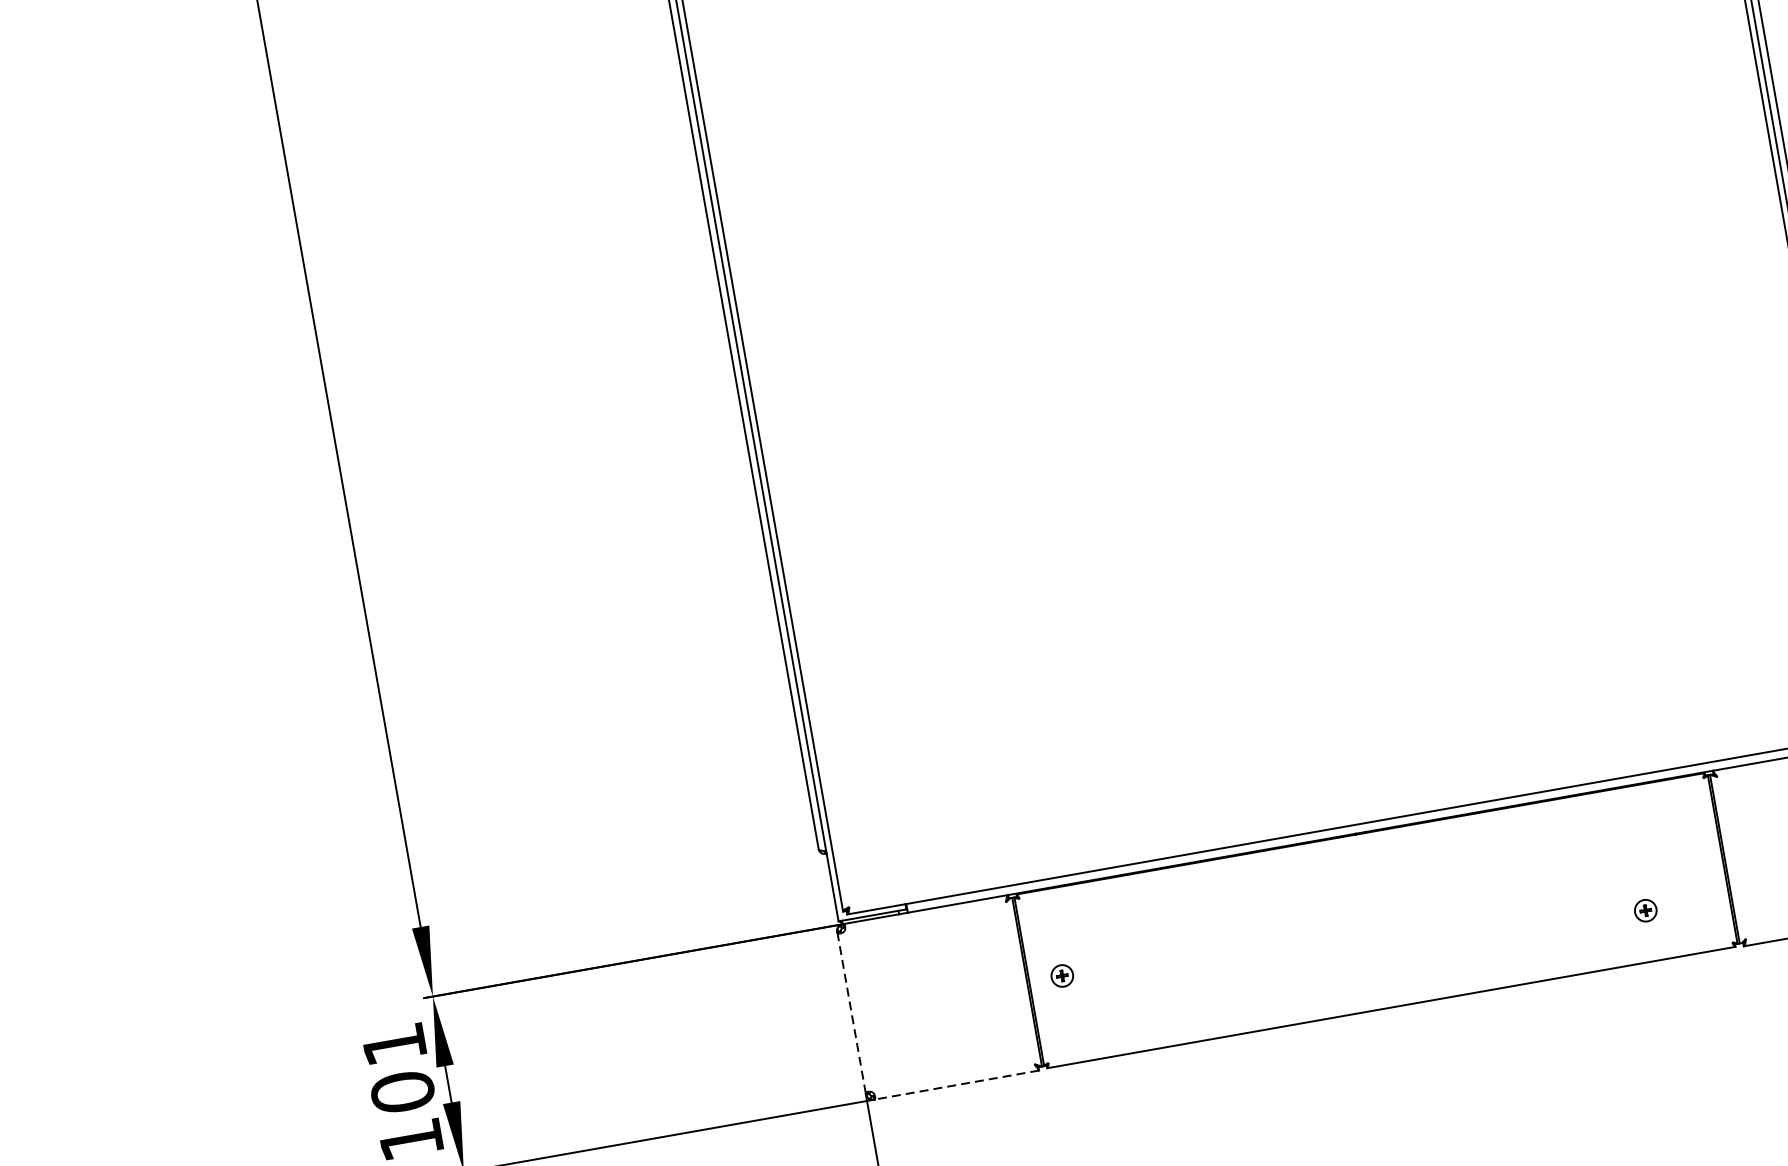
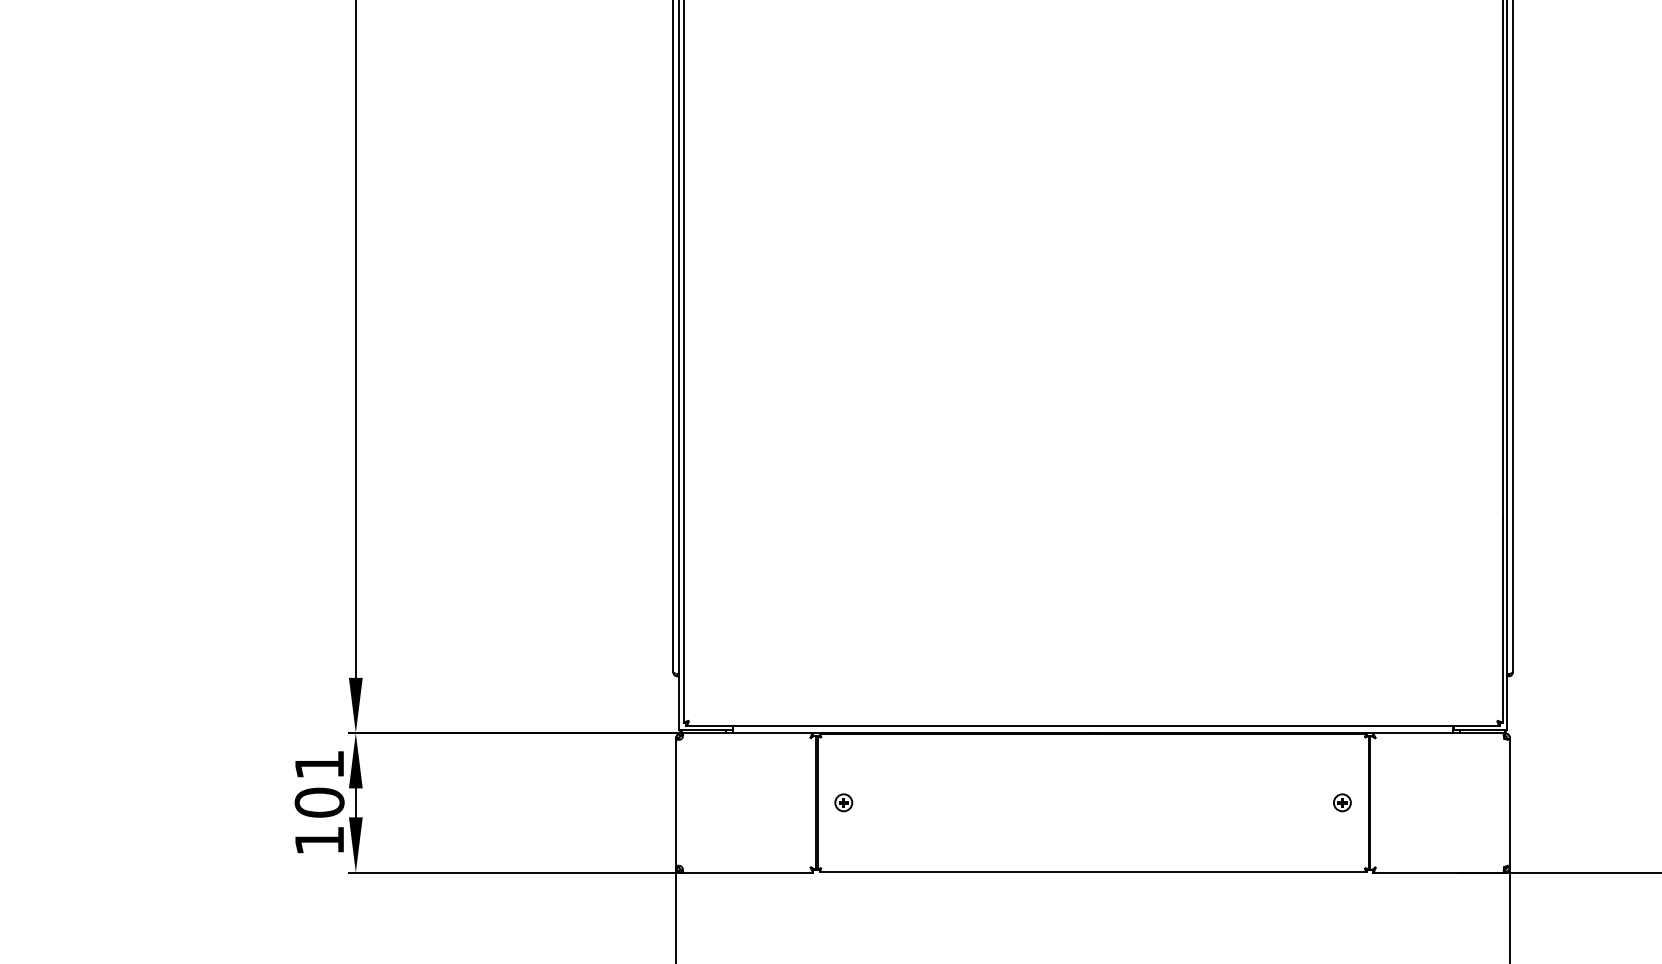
part: (1645, 910) -> (1342, 802), moved
line: (851, 1013) -> (676, 803), dashed -> solid
line: (956, 1085) -> (747, 872), dashed -> solid

